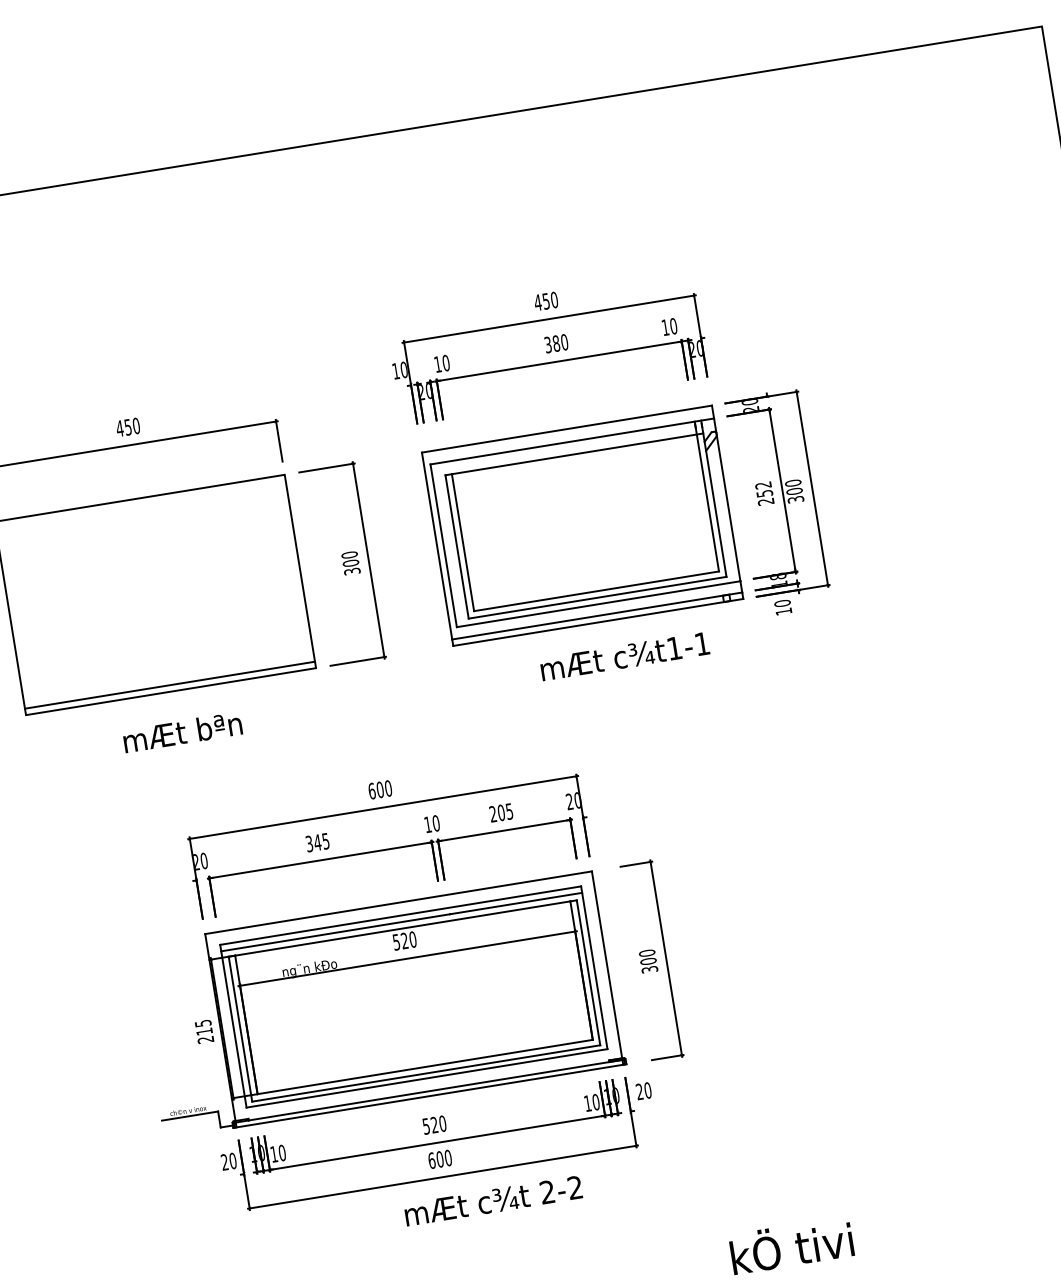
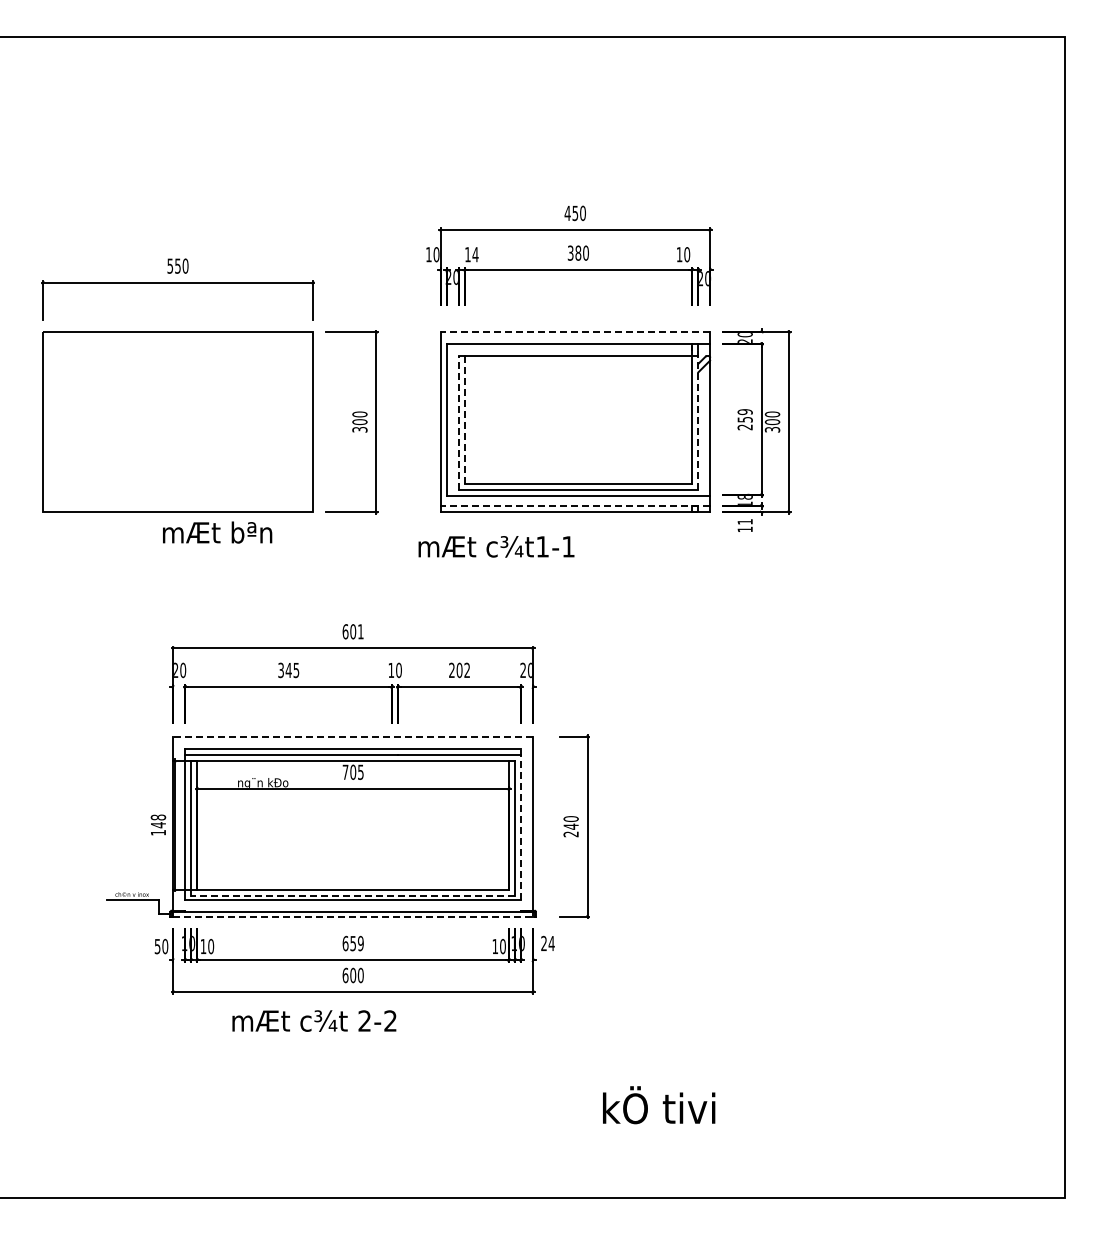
text: (446, 362) -> (475, 254), 10 -> 14
text: (120, 427) -> (170, 265), 450 -> 550
line: (567, 429) -> (575, 332), solid -> dashed
text: (762, 485) -> (744, 412), 252 -> 259
line: (714, 499) -> (698, 417), solid -> dashed
line: (462, 542) -> (464, 419), solid -> dashed
line: (457, 546) -> (458, 422), solid -> dashed
text: (781, 603) -> (744, 521), 10 -> 11
line: (597, 616) -> (575, 506), solid -> dashed
text: (624, 656) -> (496, 546), moved
line: (169, 685) -> (177, 506), removed
text: (182, 732) -> (217, 532), moved
text: (388, 788) -> (360, 631), 600 -> 601
text: (508, 811) -> (466, 670), 205 -> 202
line: (398, 902) -> (353, 736), solid -> dashed
text: (403, 940) -> (352, 771), 520 -> 705
text: (648, 965) -> (570, 830), 300 -> 240
line: (594, 967) -> (521, 824), solid -> dashed
text: (204, 1030) -> (158, 824), 215 -> 148
line: (426, 1073) -> (353, 895), solid -> dashed
text: (647, 1090) -> (551, 943), 20 -> 24
line: (430, 1095) -> (353, 916), solid -> dashed
text: (433, 1125) -> (352, 943), 520 -> 659
text: (224, 1162) -> (157, 946), 20 -> 50
text: (493, 1200) -> (314, 1020), moved

